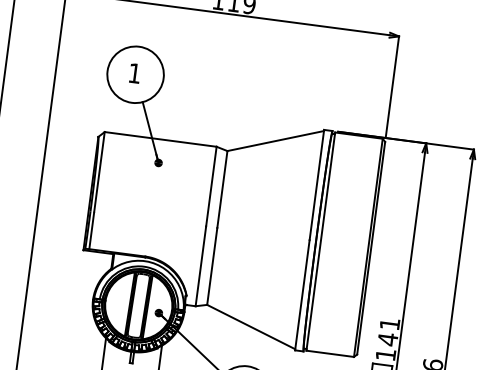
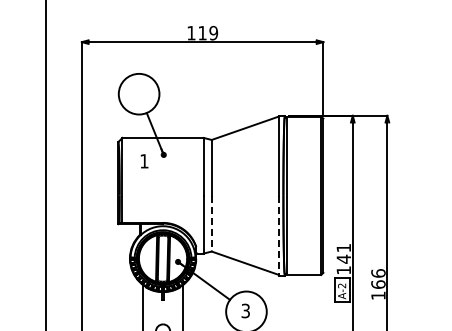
text: (134, 73) -> (144, 161), moved
line: (211, 266) -> (211, 223), solid -> dashed
line: (302, 294) -> (278, 235), solid -> dashed

